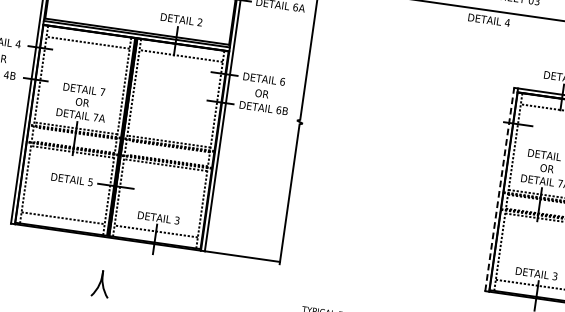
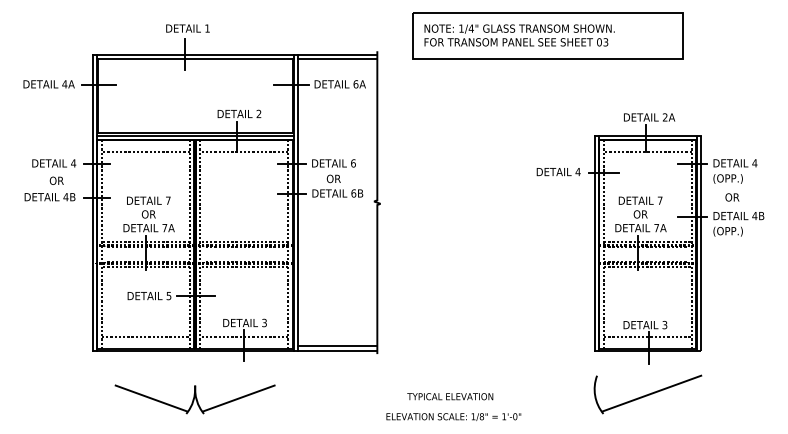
text: (488, 20) -> (558, 172), moved
line: (499, 189) -> (594, 243), dashed -> solid
line: (243, 251) -> (337, 345), added
line: (60, 276) -> (151, 398), added
line: (142, 288) -> (238, 398), added

